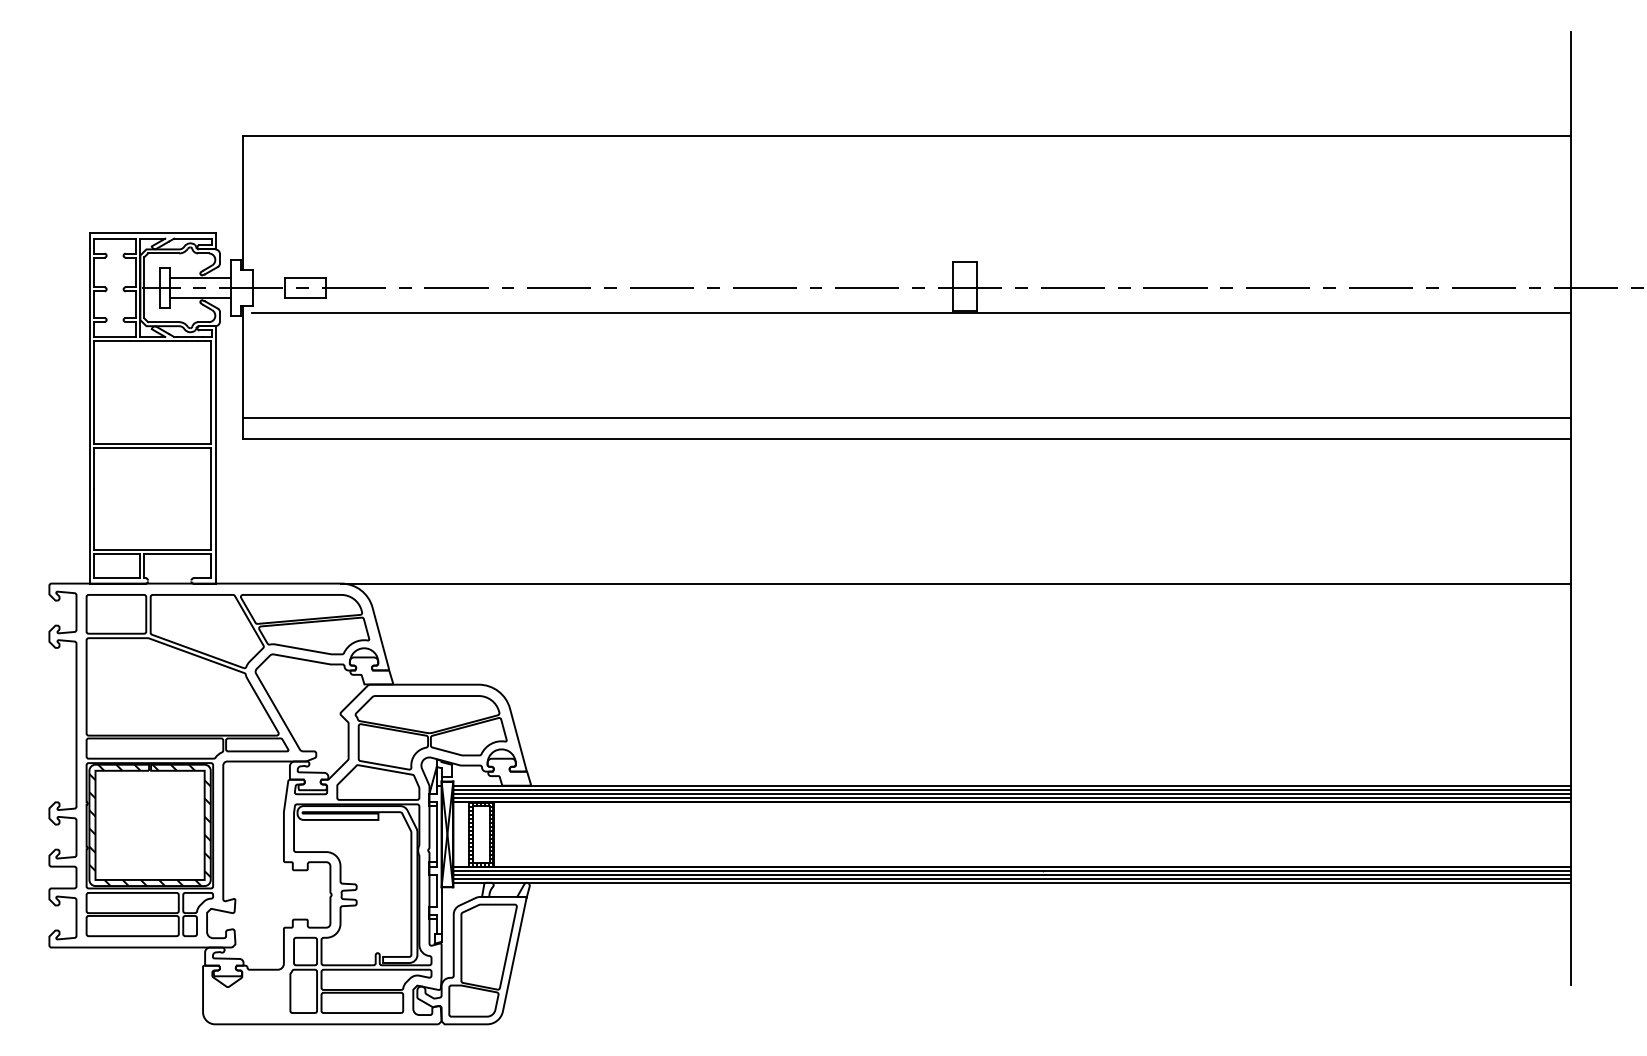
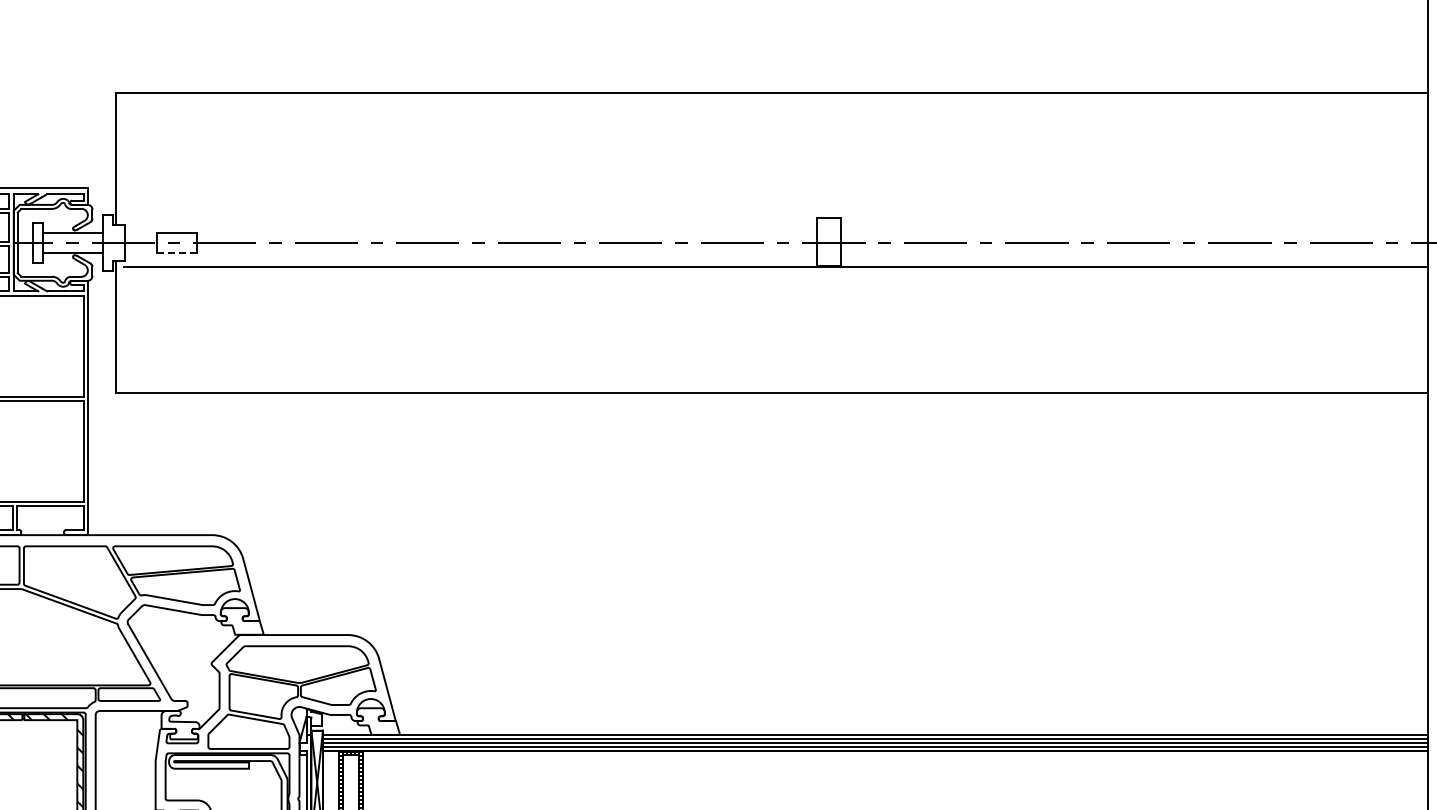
line: (304, 297) -> (175, 252), solid -> dashed
line: (906, 417) -> (770, 370), removed
line: (955, 583) -> (819, 535), removed

